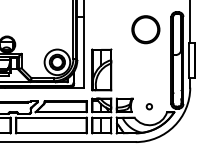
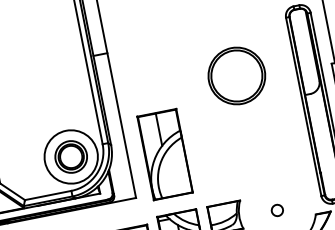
part: (145, 29) -> (236, 75), moved

